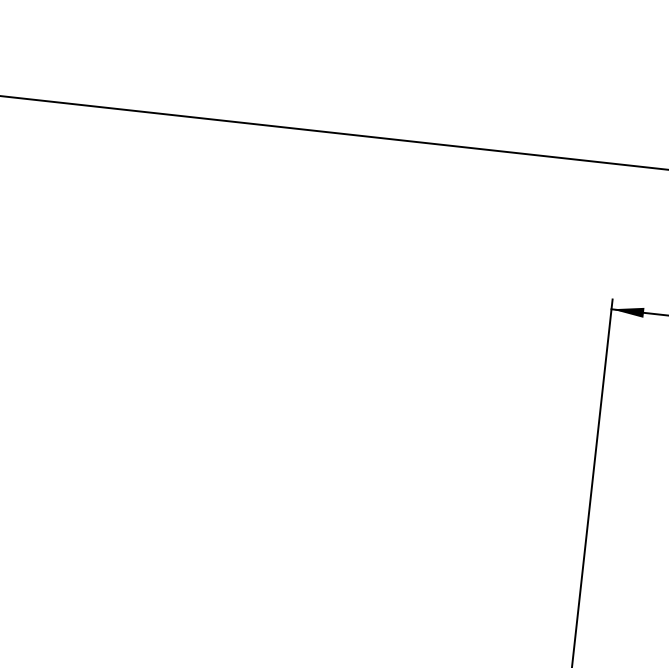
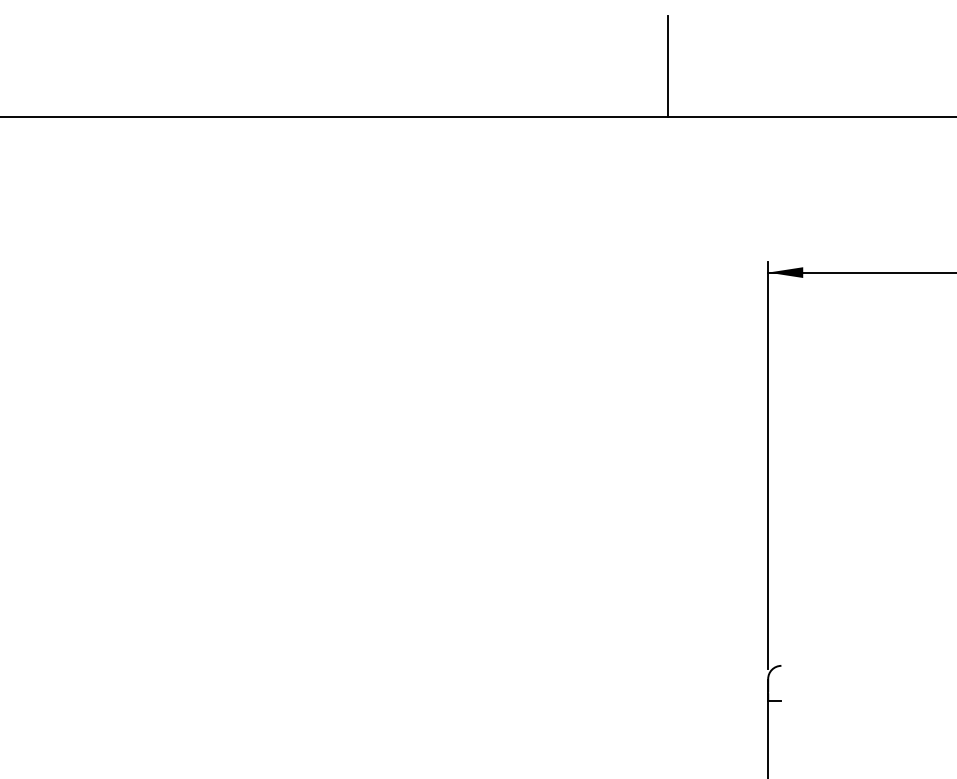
line: (540, 107) -> (668, 65), added

